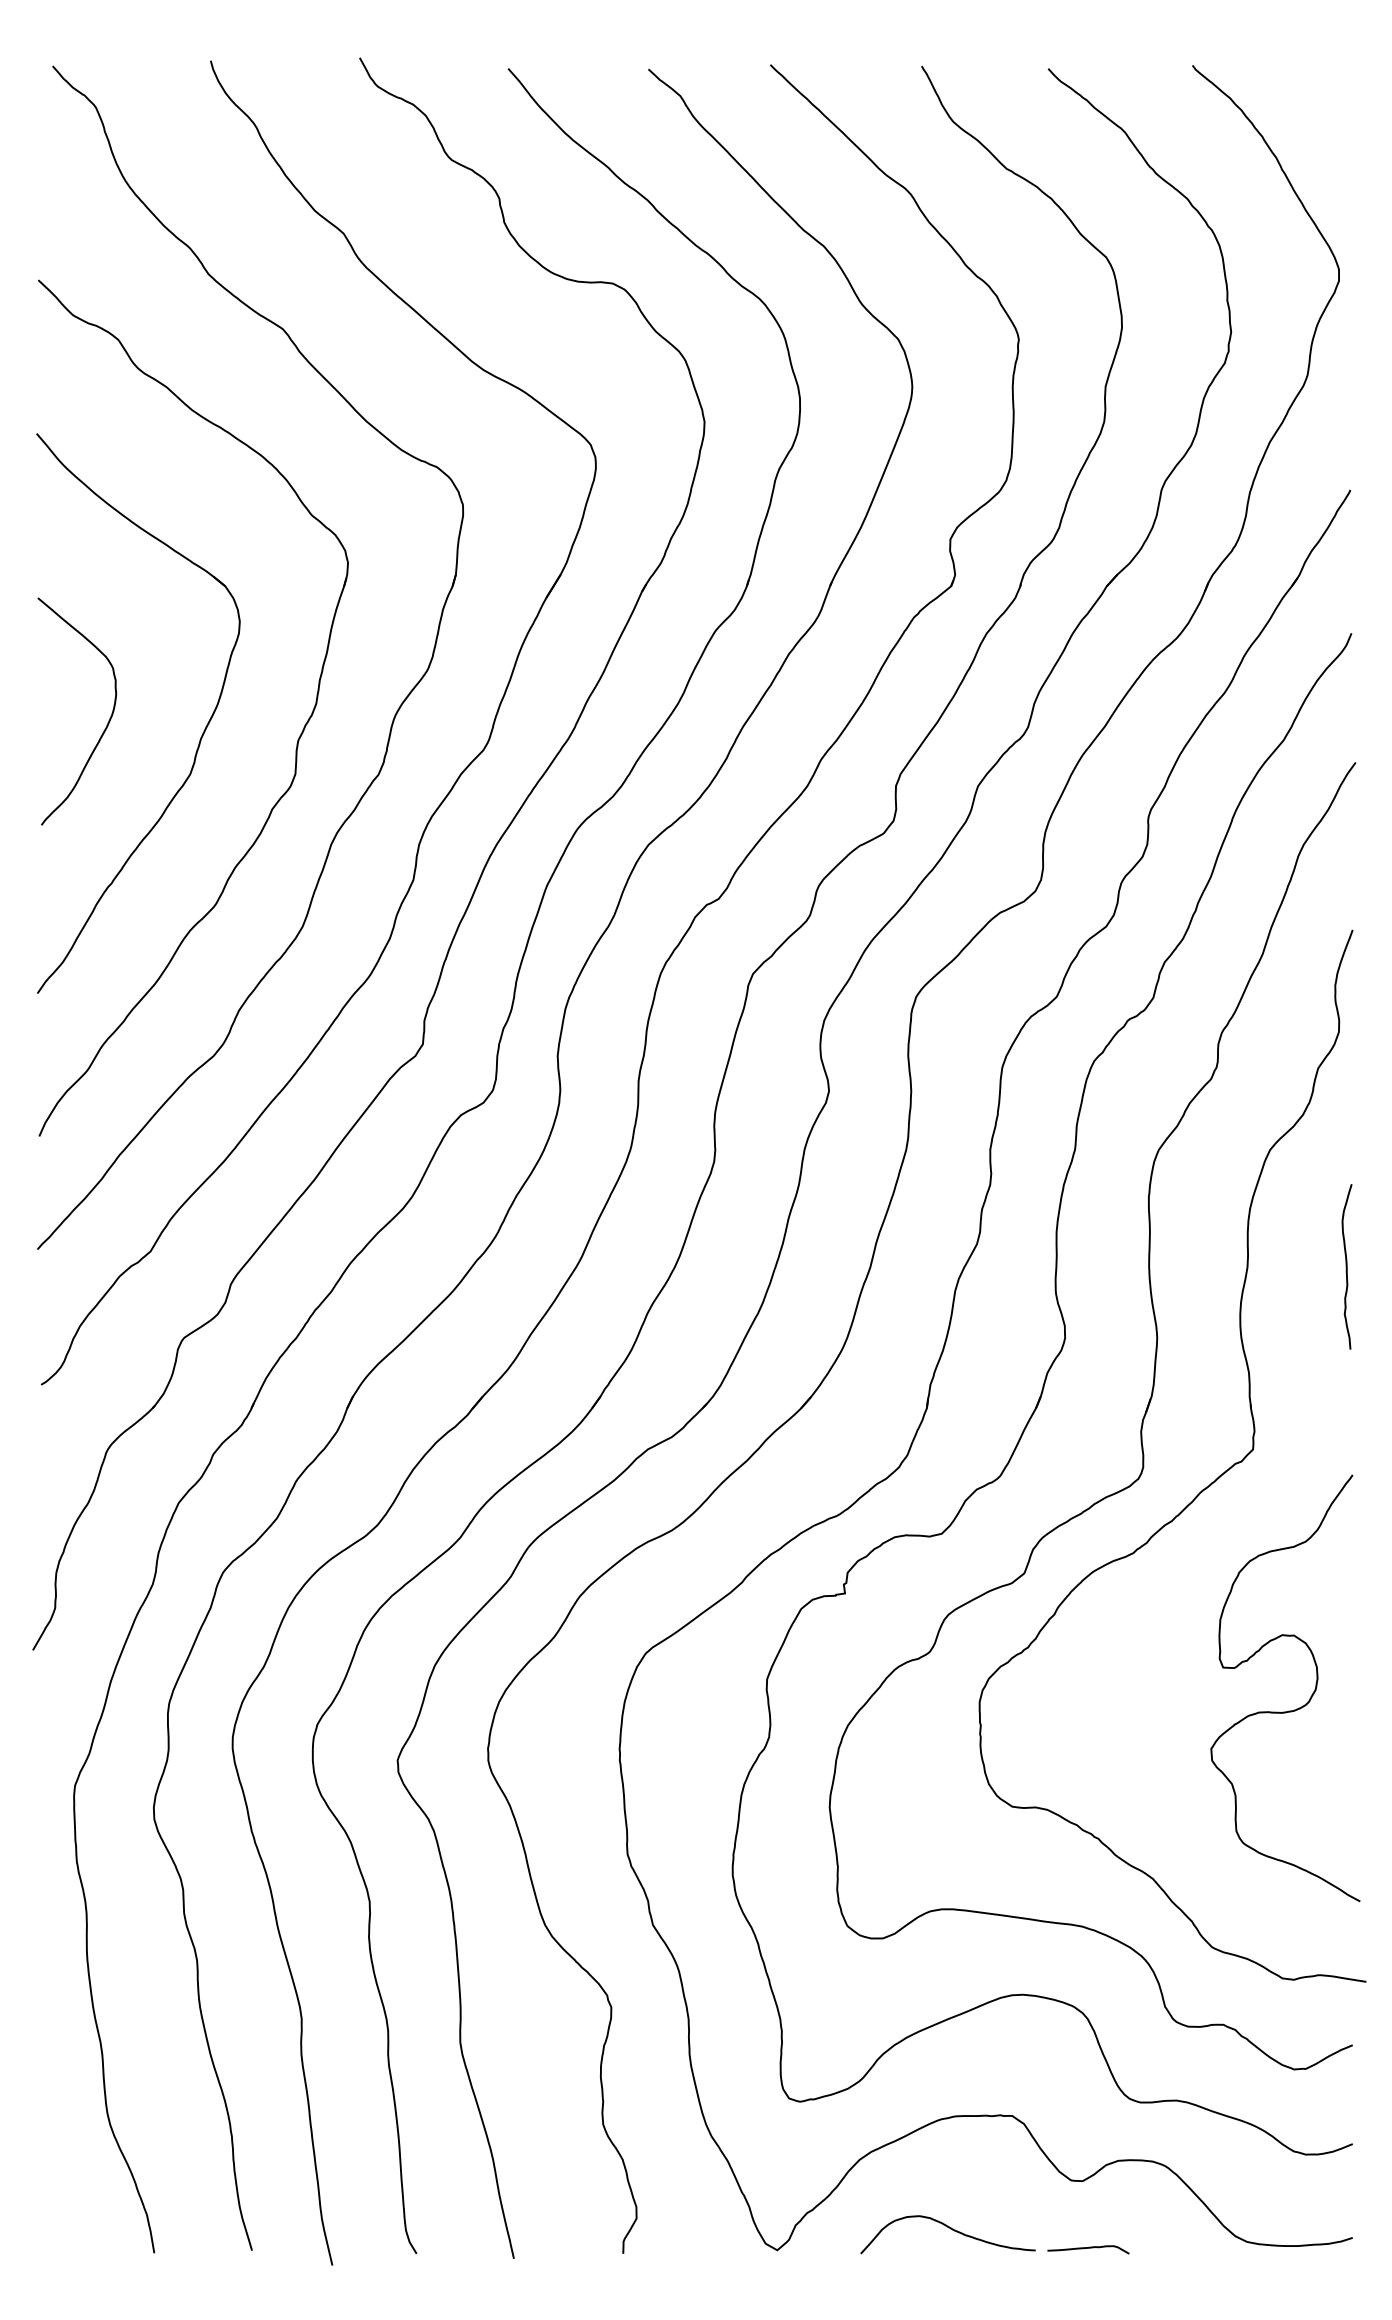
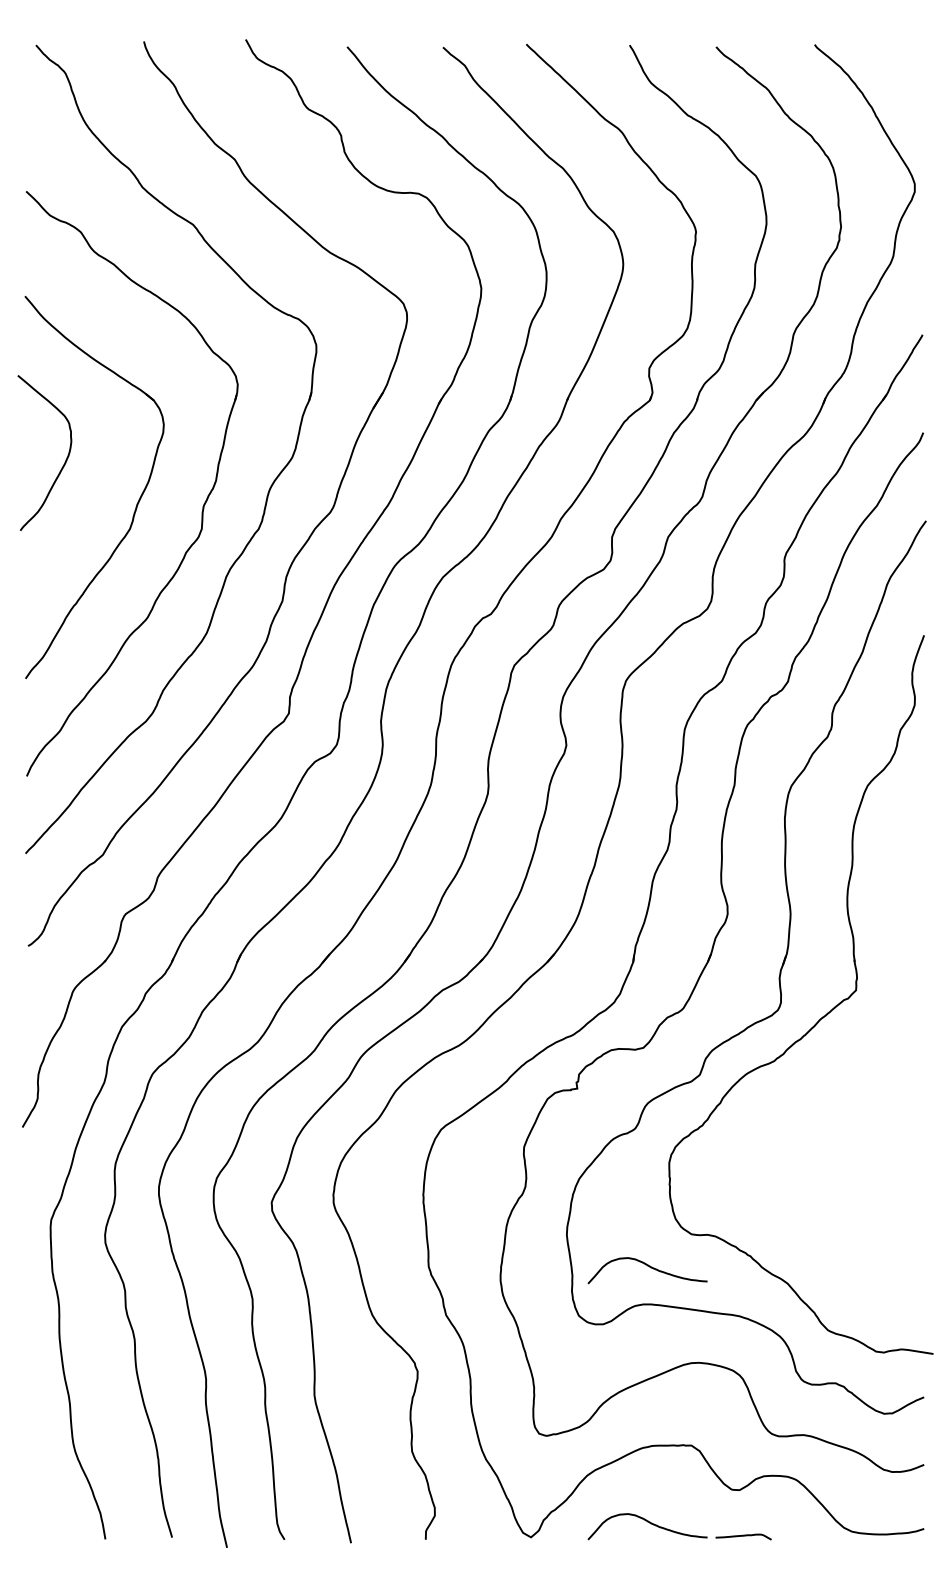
curve: (107, 720) -> (65, 459), moved
curve: (1347, 1266) -> (920, 865), removed
curve: (1285, 1710) -> (878, 1168), removed
curve: (950, 1855) -> (649, 1267), added

